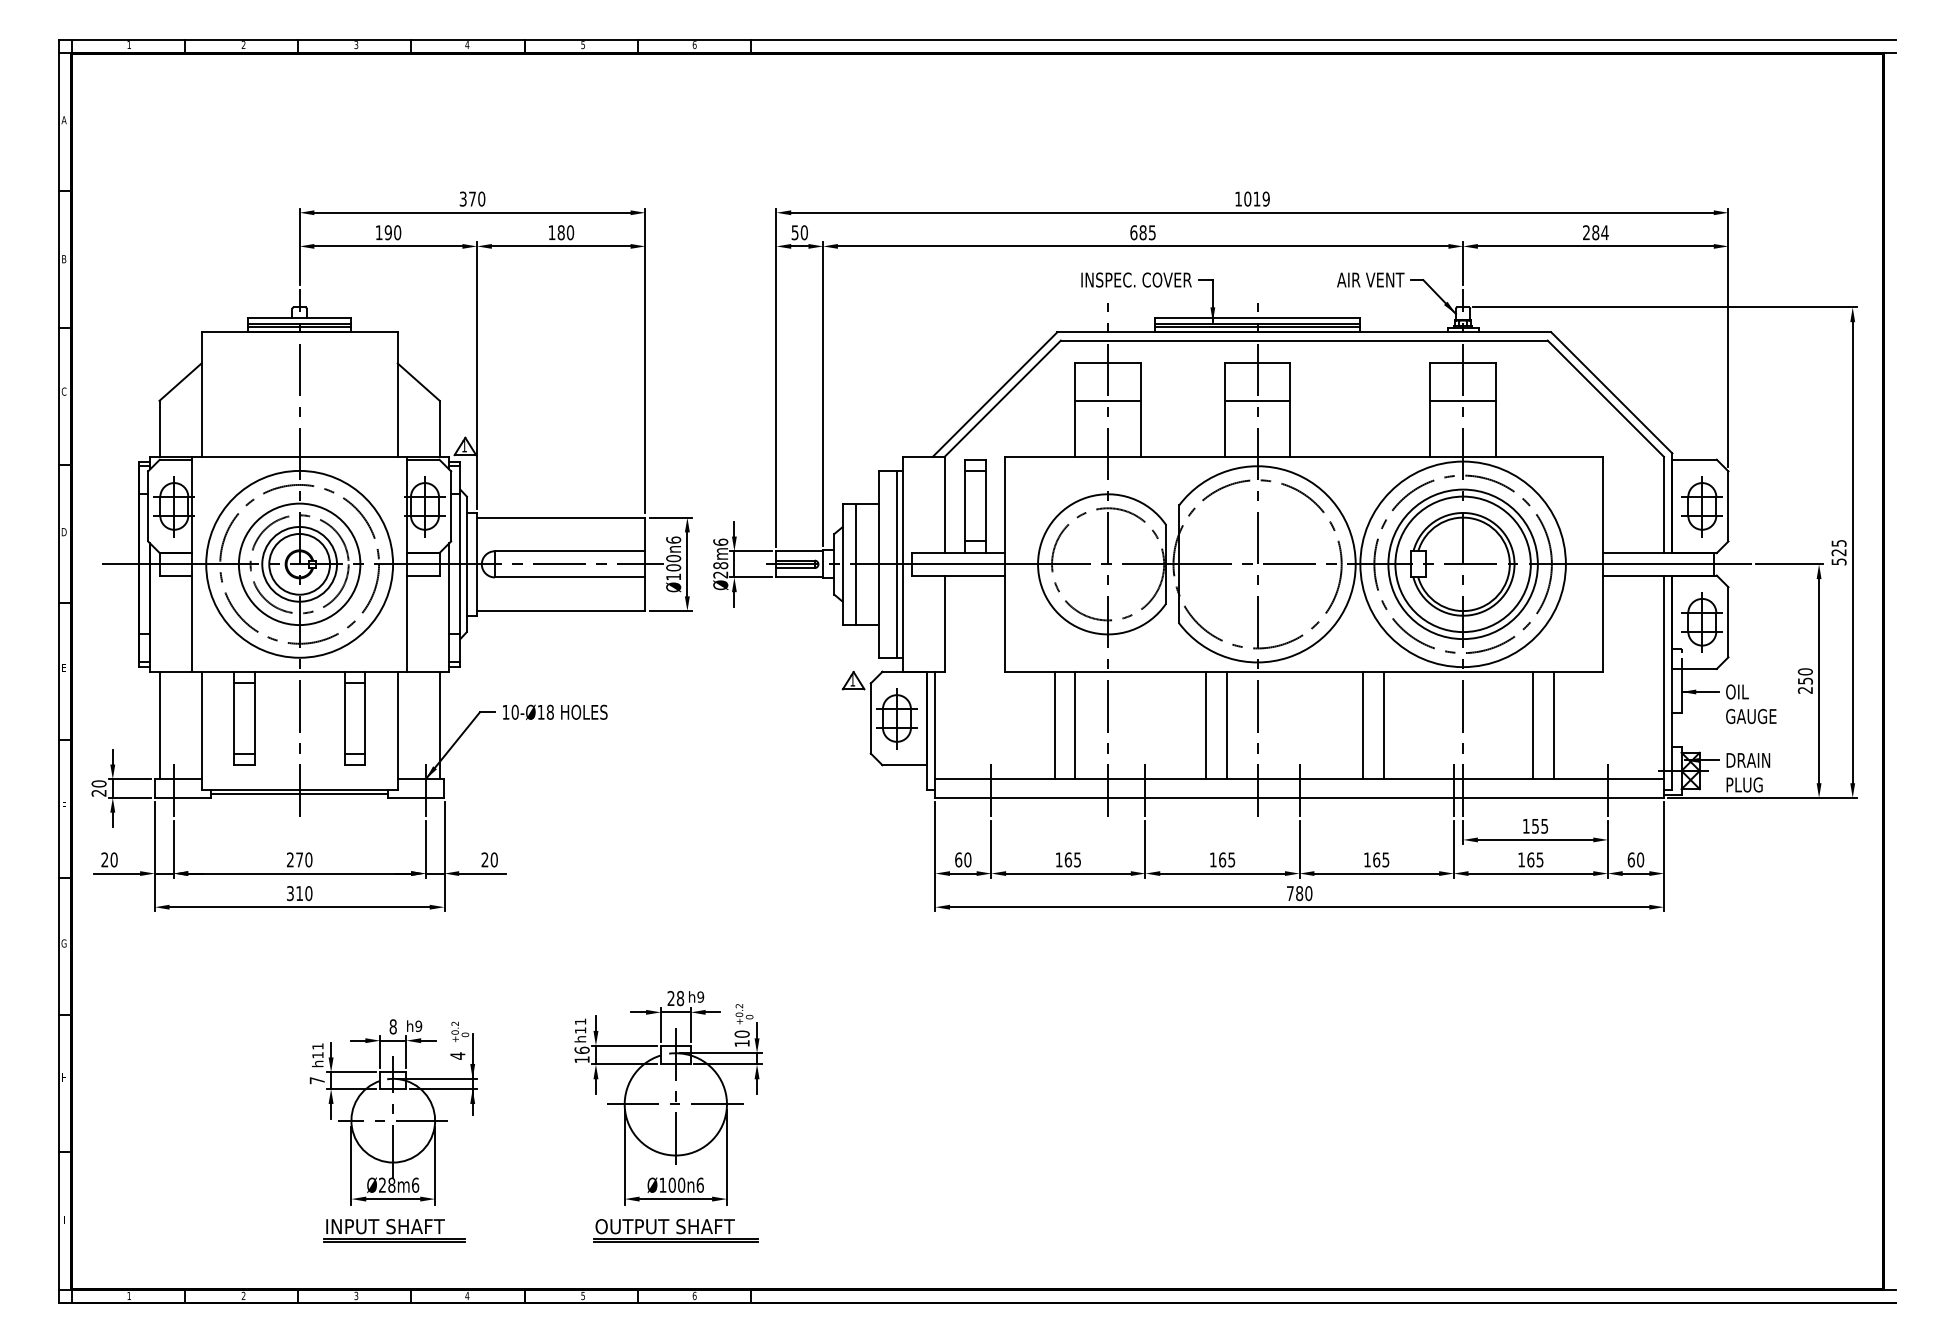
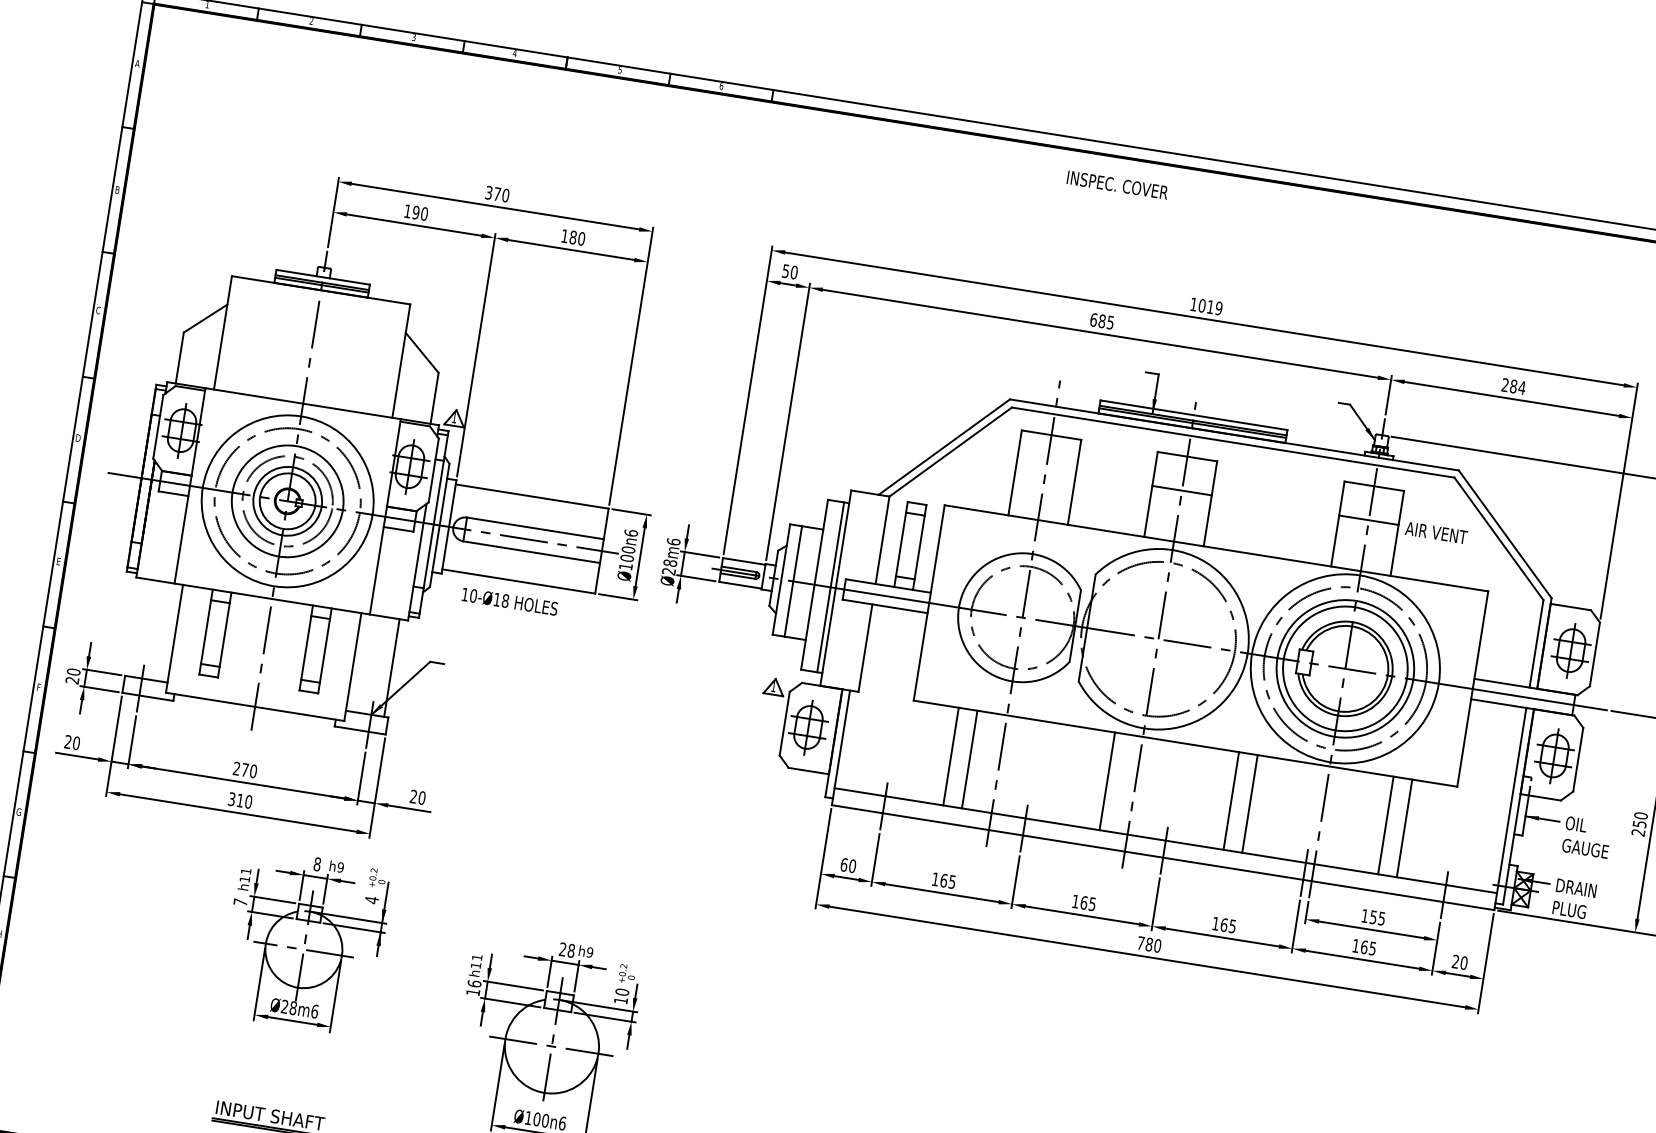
text: (1136, 279) -> (1117, 184), moved
text: (1370, 279) -> (1436, 532), moved
line: (1107, 400) -> (1045, 468), removed
text: (555, 711) -> (510, 601), moved
line: (159, 725) -> (137, 627), removed
line: (1206, 725) -> (1088, 778), removed
line: (299, 794) -> (254, 710), removed
text: (1630, 859) -> (1455, 961), 60 -> 20
part: (393, 1112) -> (305, 942), moved

